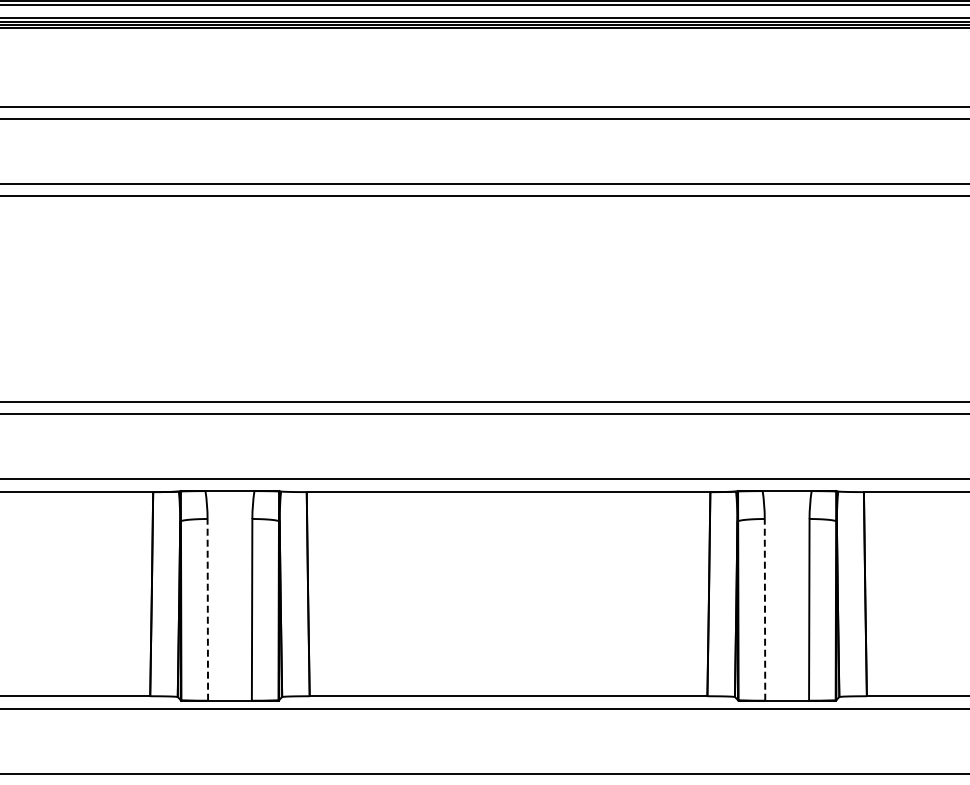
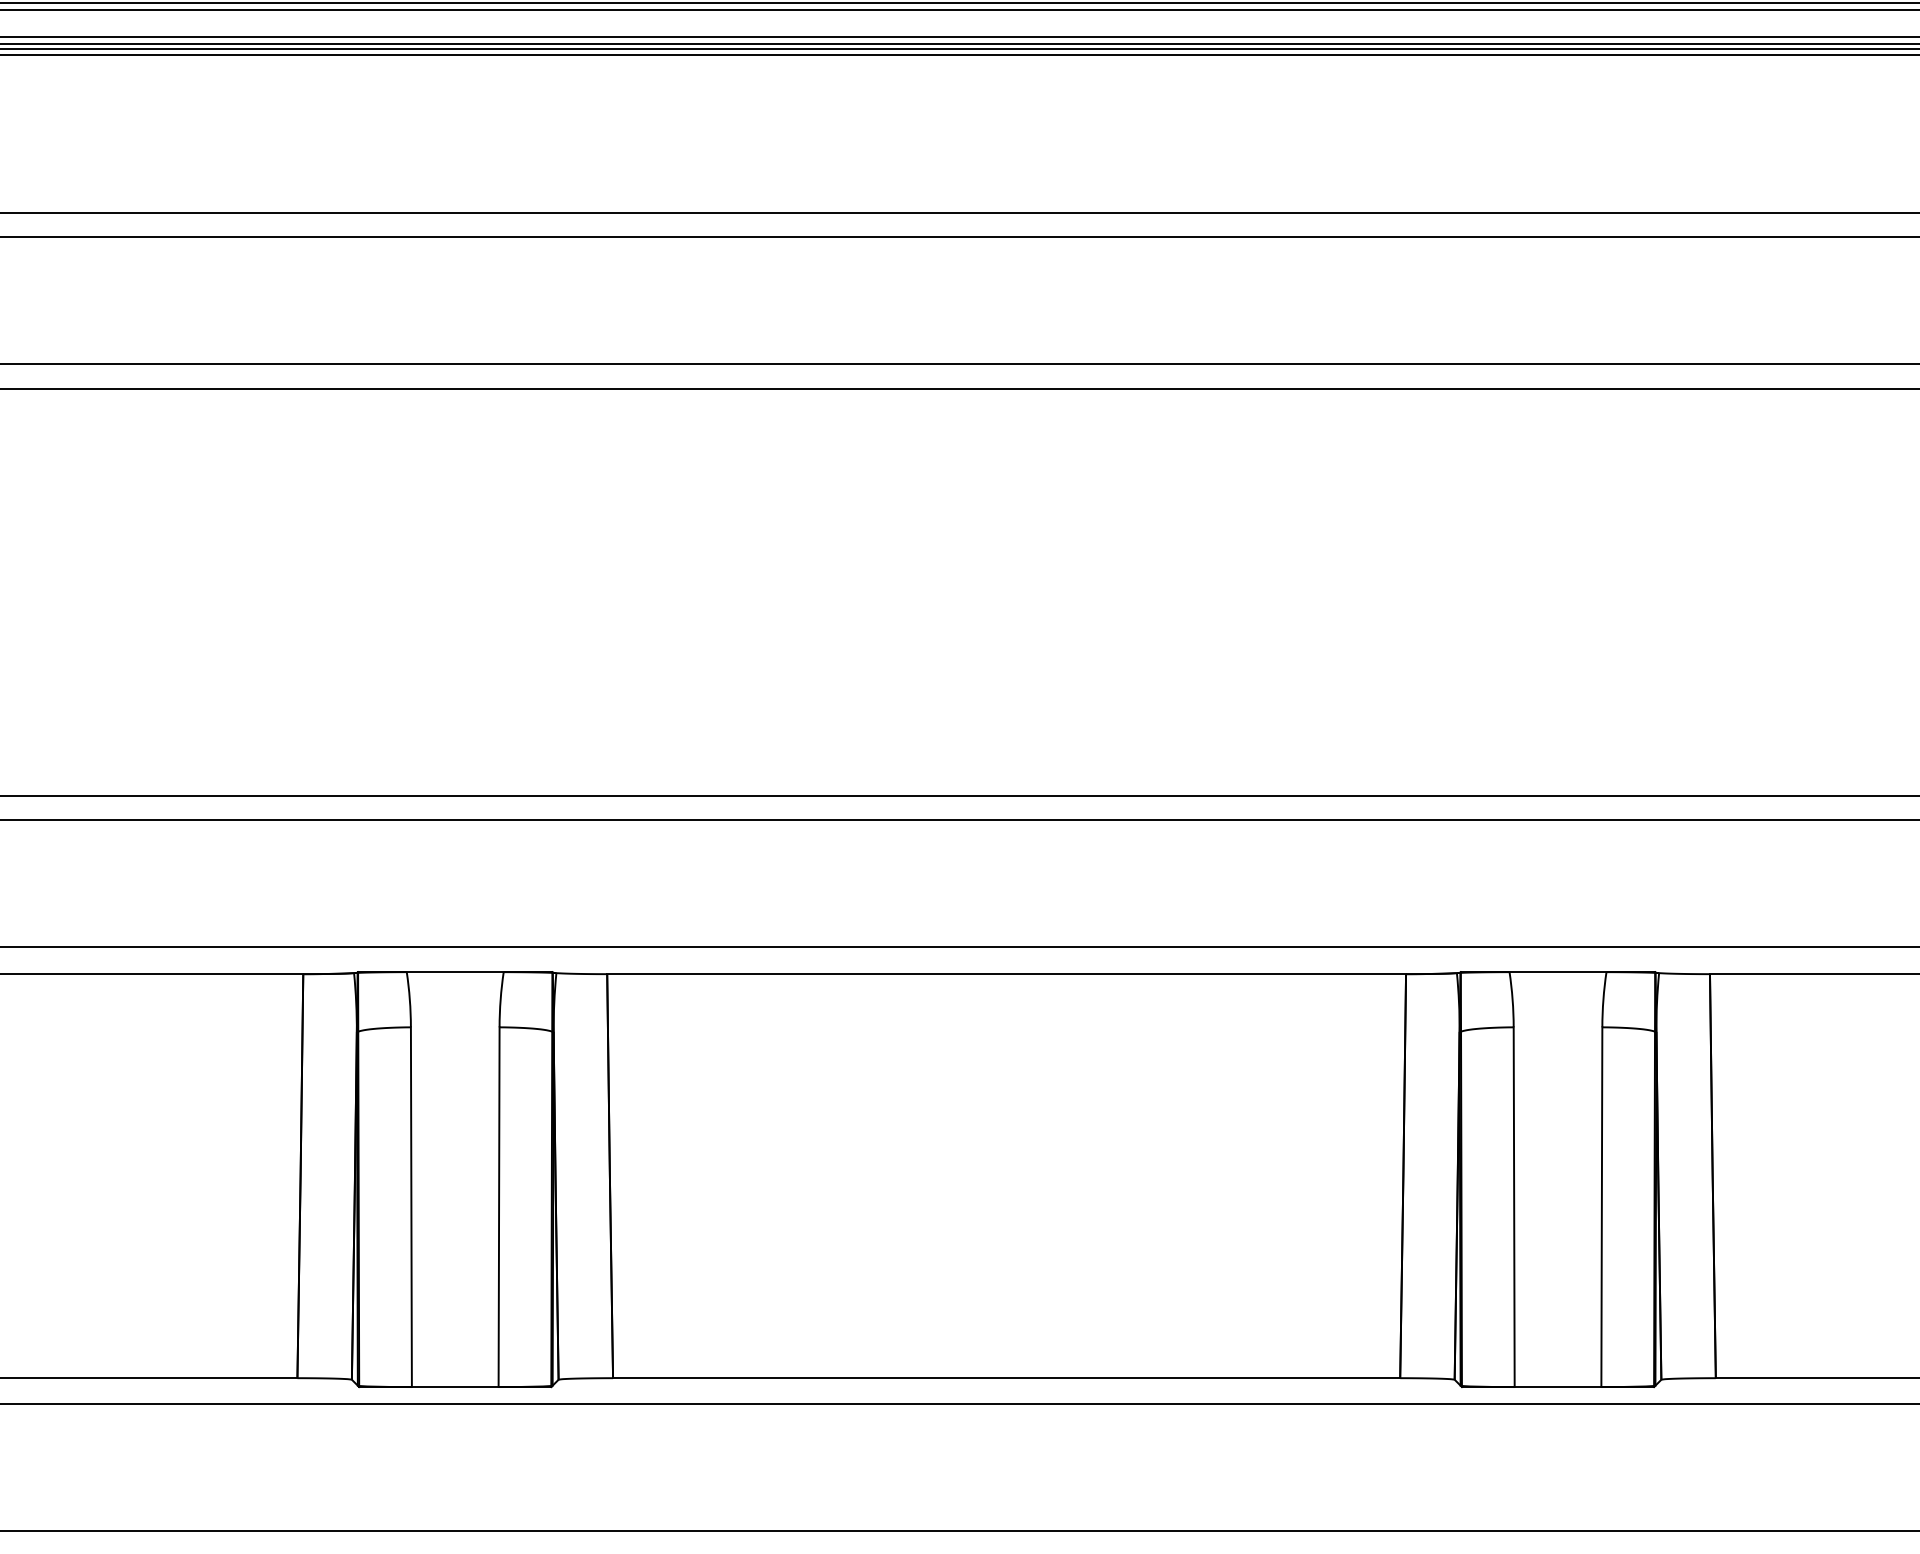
line: (207, 609) -> (410, 1206), dashed -> solid
line: (765, 609) -> (1515, 1206), dashed -> solid

